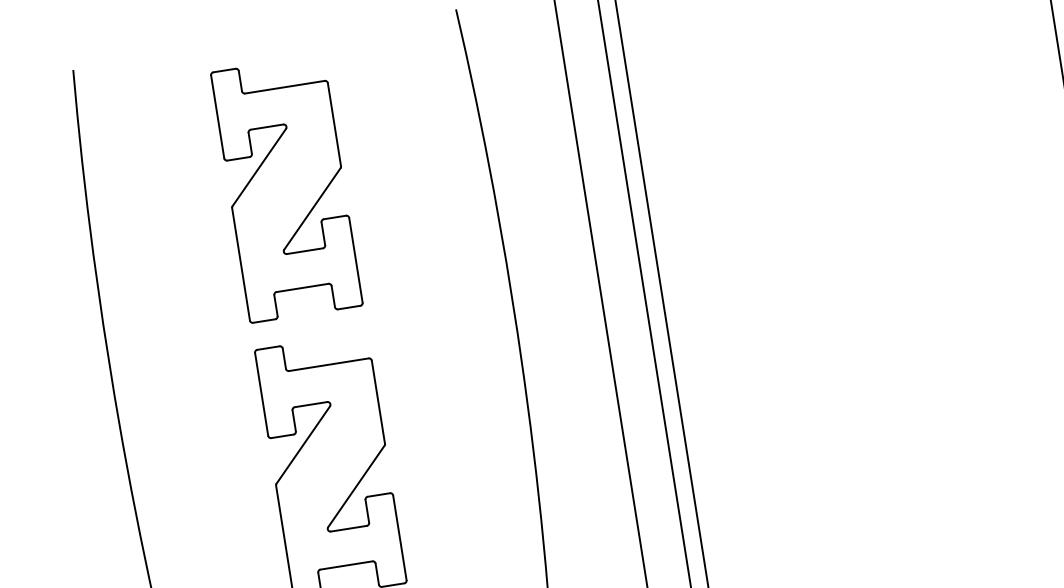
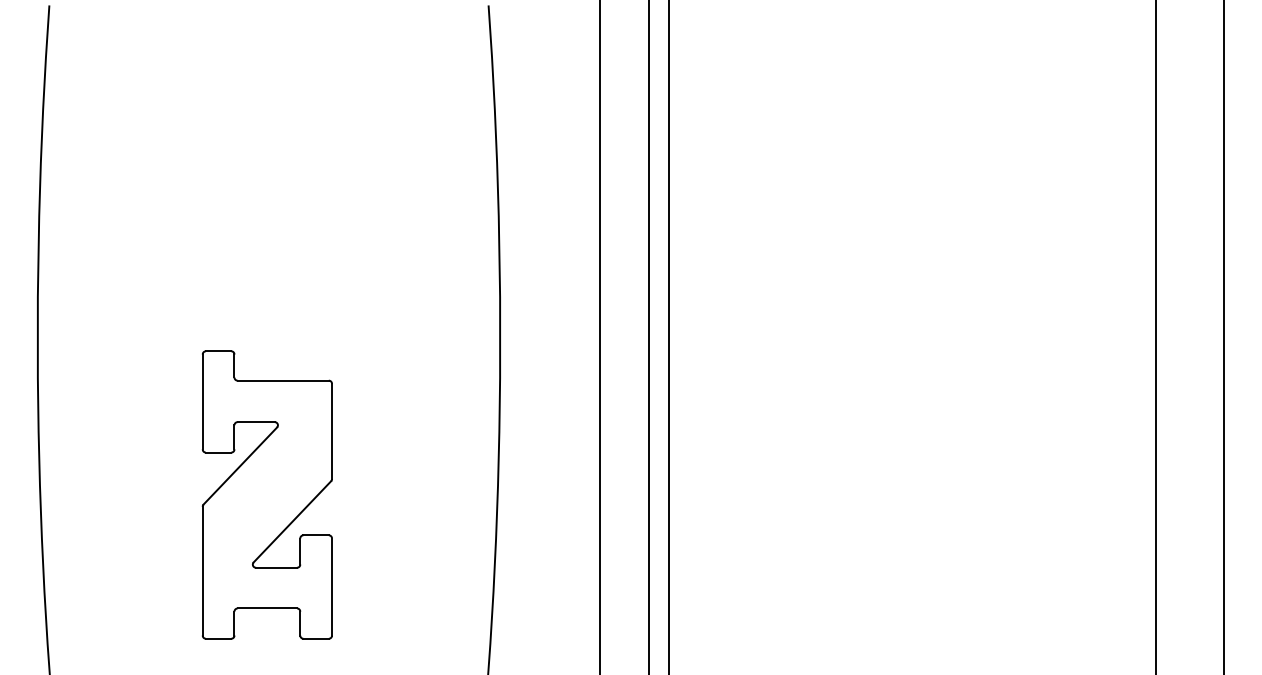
part: (286, 189) -> (266, 176), removed

